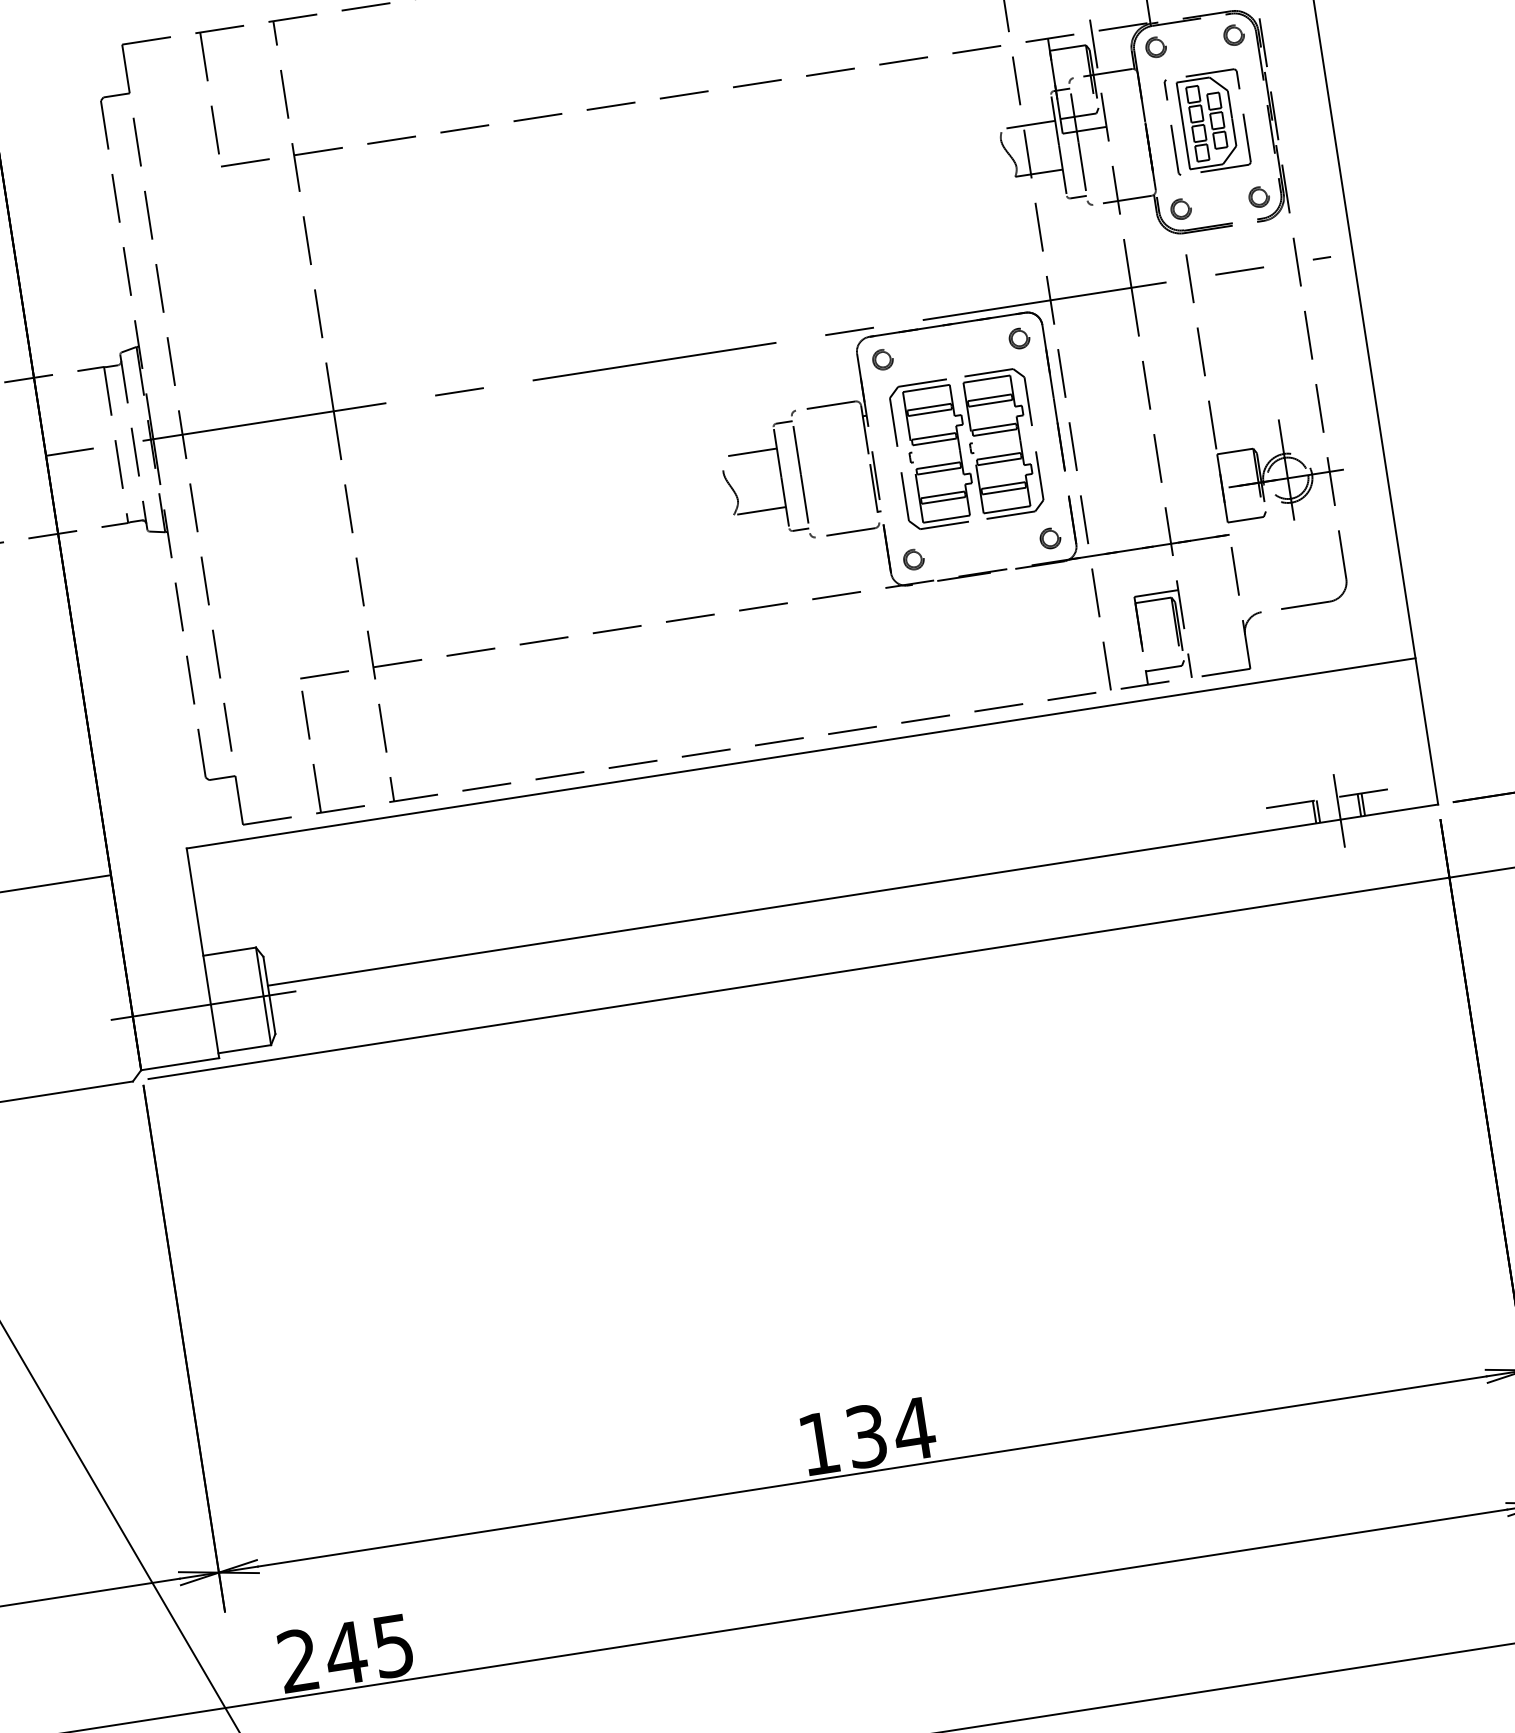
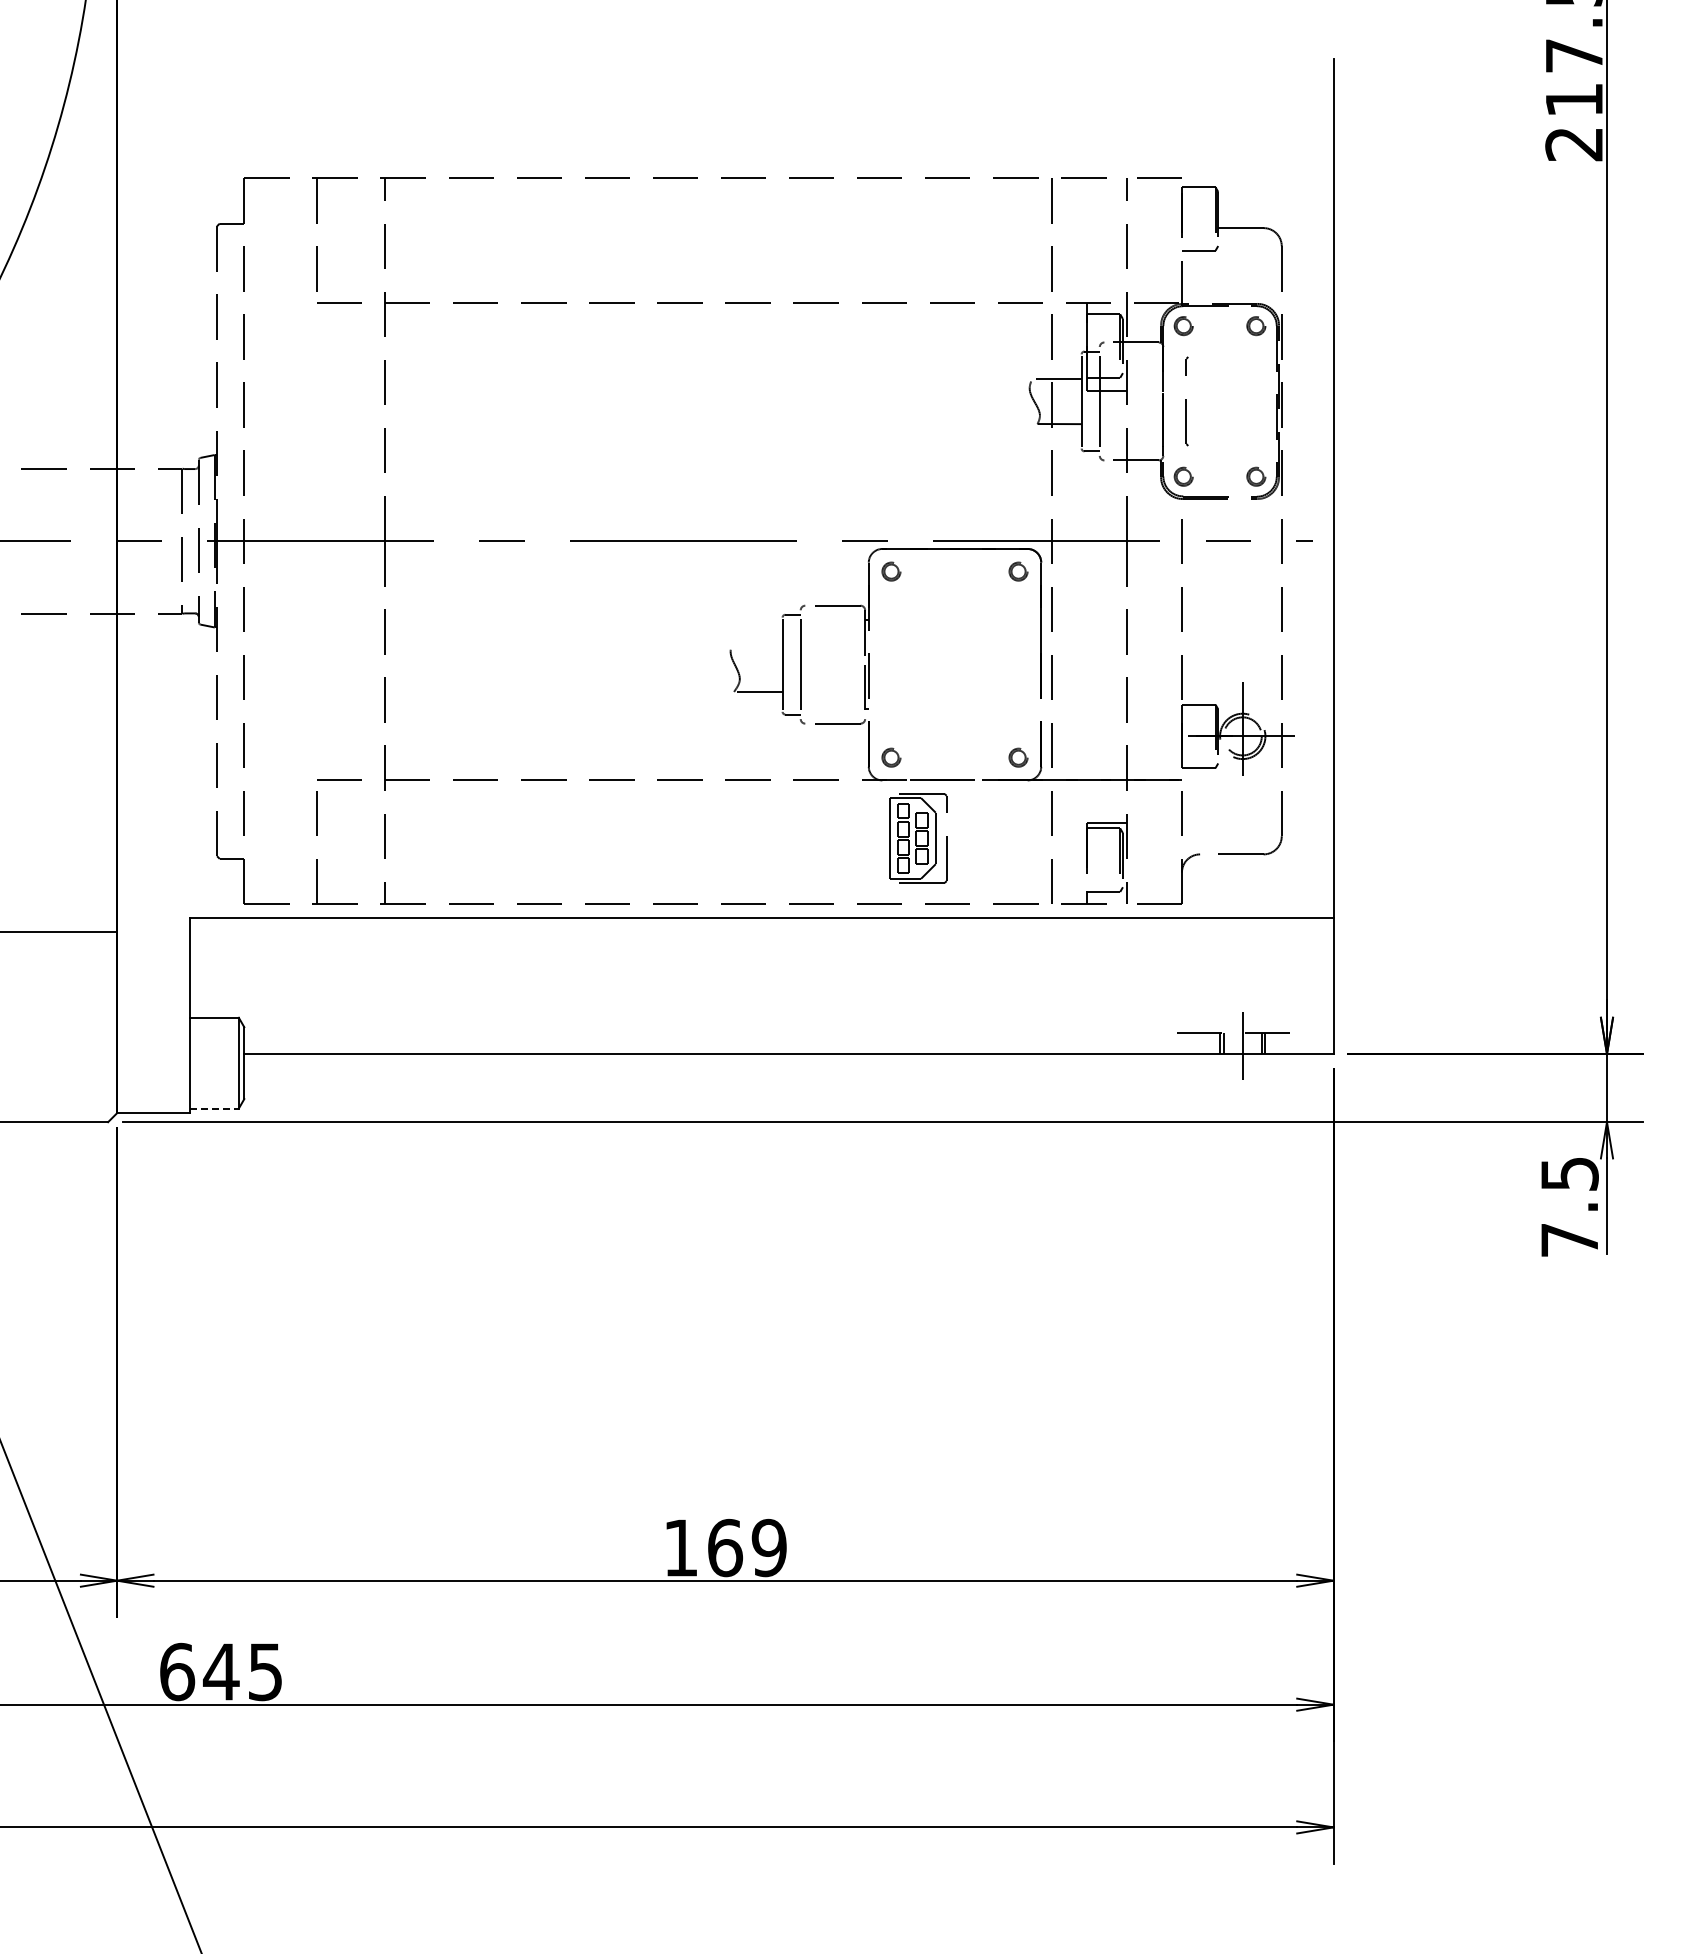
part: (1213, 121) -> (918, 838), moved
part: (966, 449) -> (954, 664), removed
line: (752, 452) -> (759, 637), removed
line: (203, 1006) -> (182, 1063), removed
line: (244, 1049) -> (214, 1108), solid -> dashed
text: (890, 1432) -> (747, 1547), 134 -> 169
text: (298, 1660) -> (177, 1671), 245 -> 645

